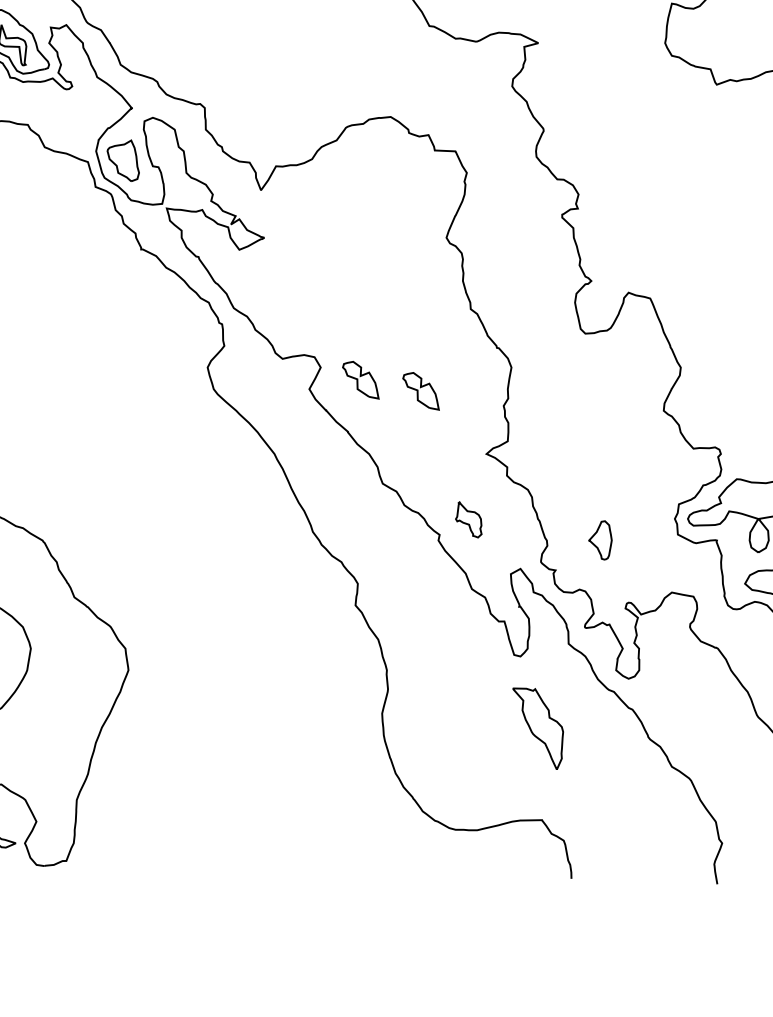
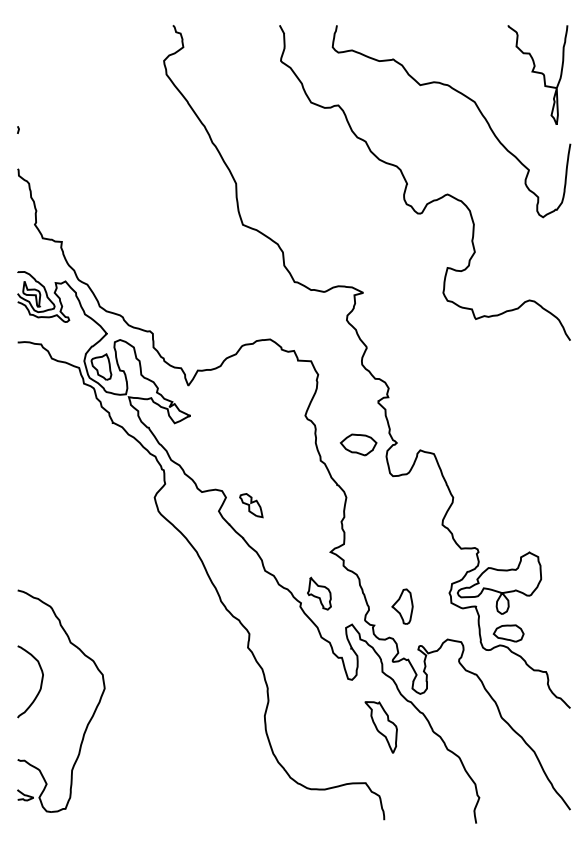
part: (530, 283) -> (358, 444), added
part: (421, 391) -> (289, 512), removed
part: (468, 519) -> (319, 593), size x1.43
part: (600, 540) -> (402, 606), size x1.43
part: (537, 728) -> (380, 727), moved

